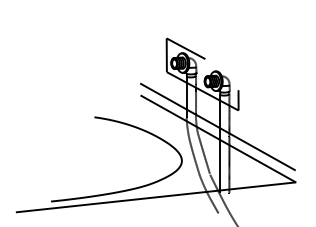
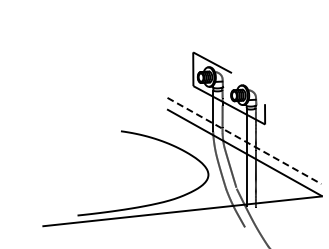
line: (217, 127) -> (244, 141), solid -> dashed

